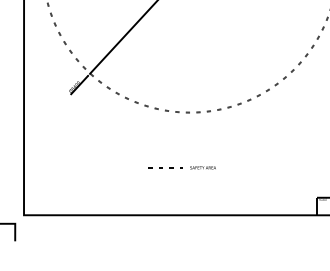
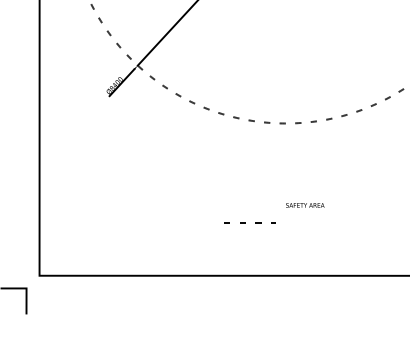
line: (162, 167) -> (244, 222), moved

